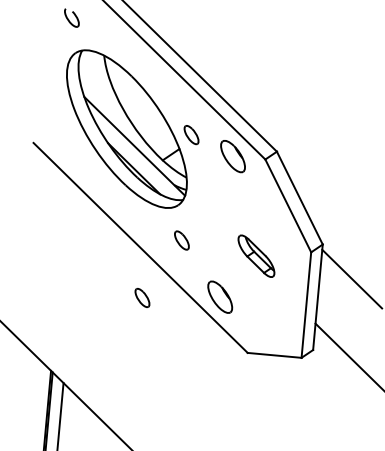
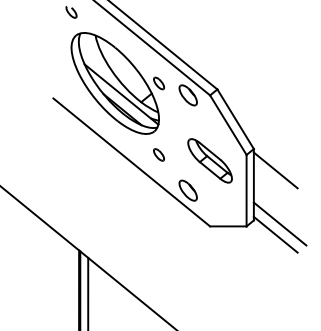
part: (255, 255) -> (209, 160), size x1.67
part: (141, 297) -> (135, 195), removed
line: (343, 373) -> (275, 234), added

